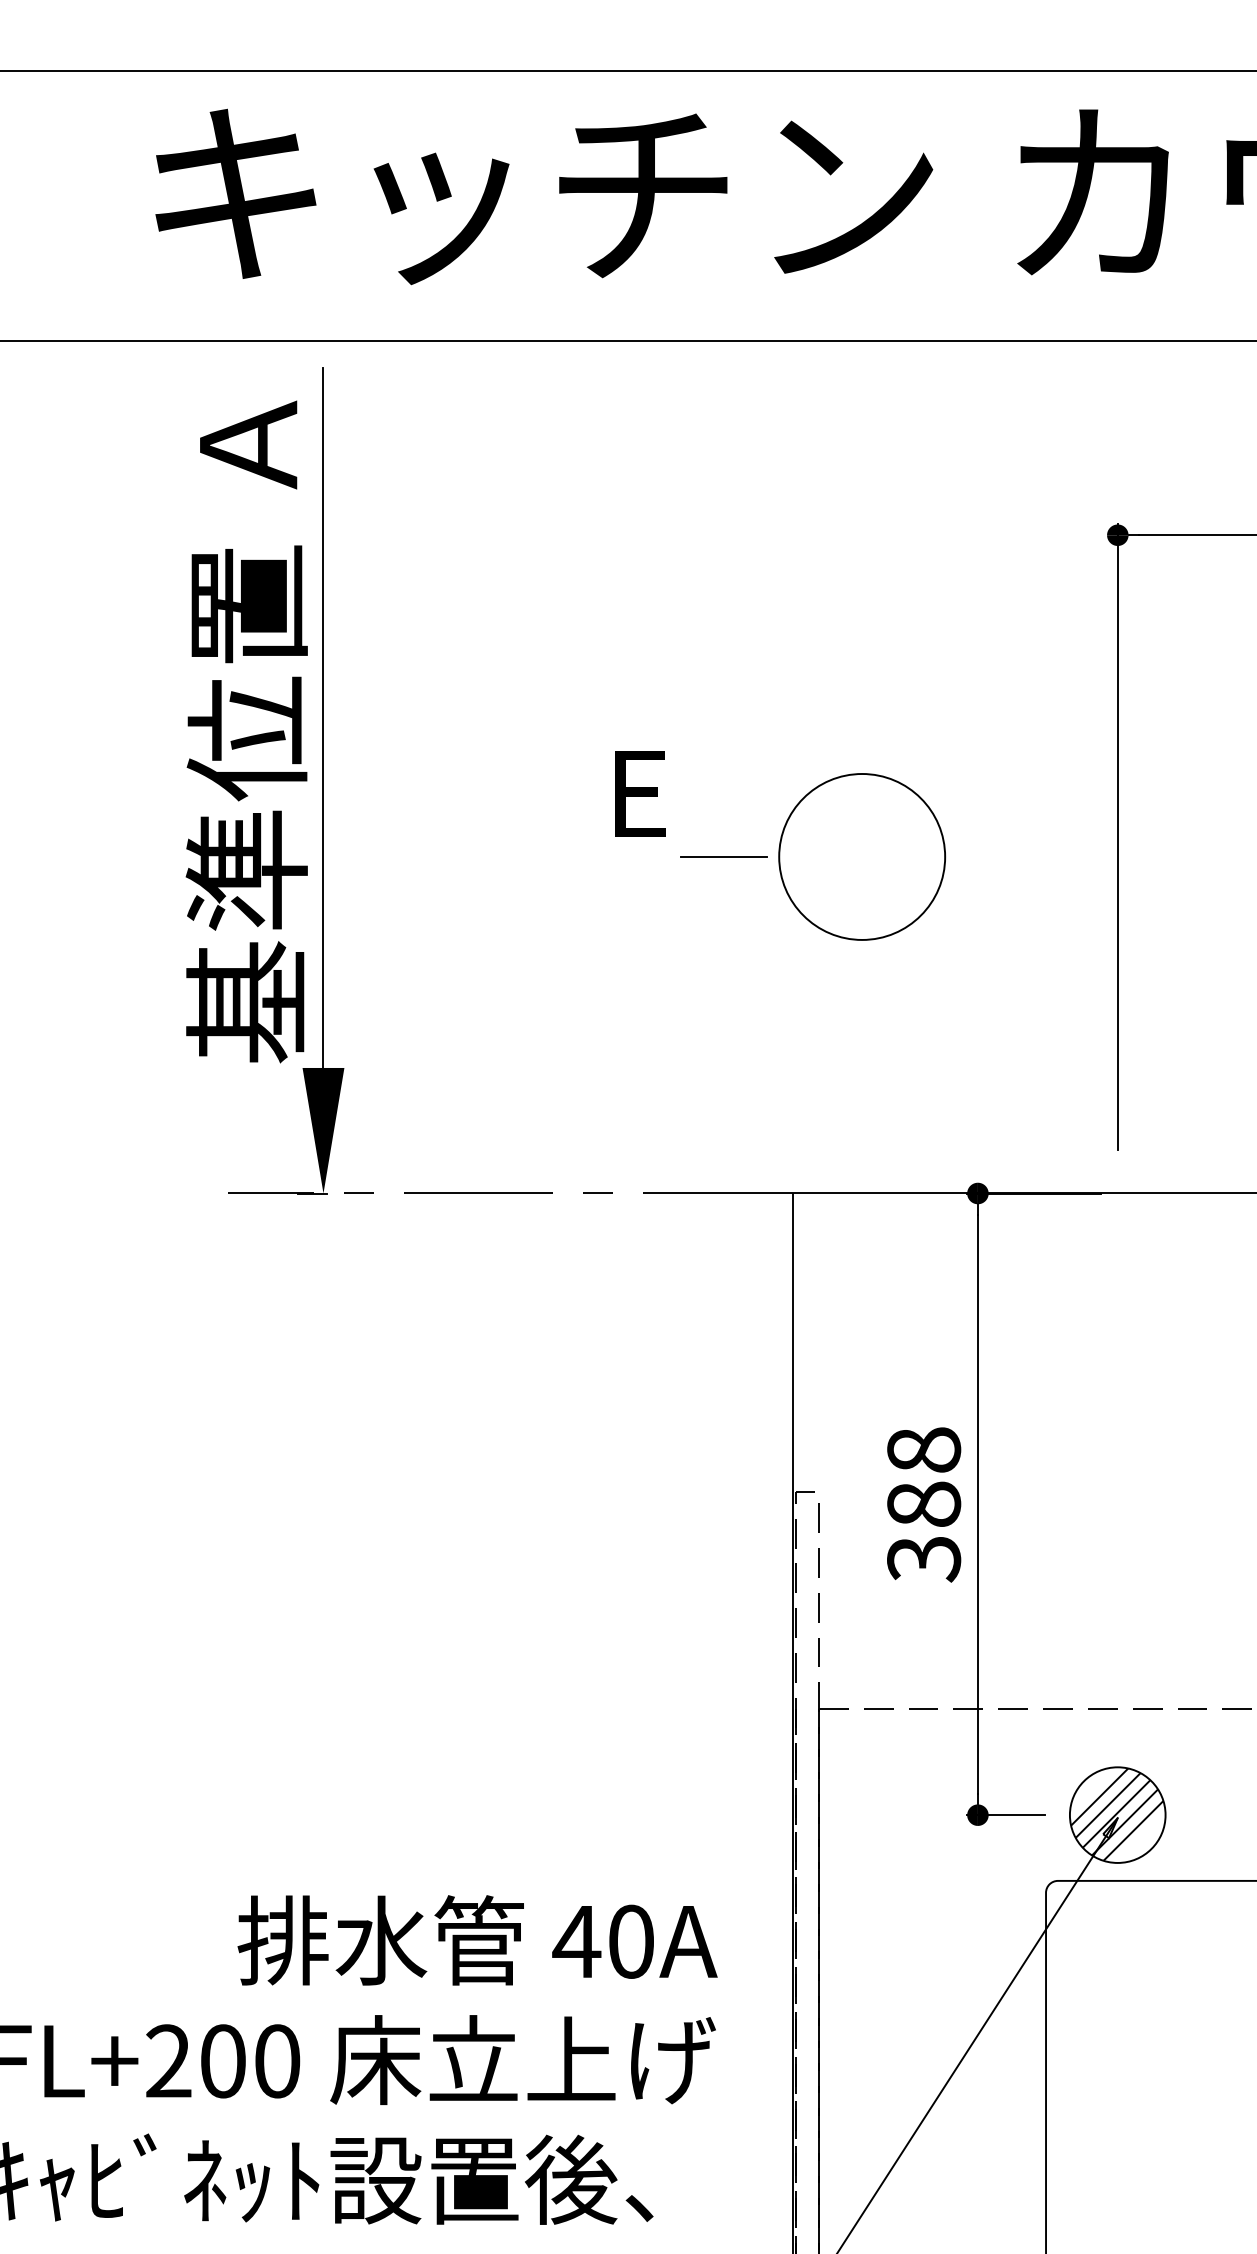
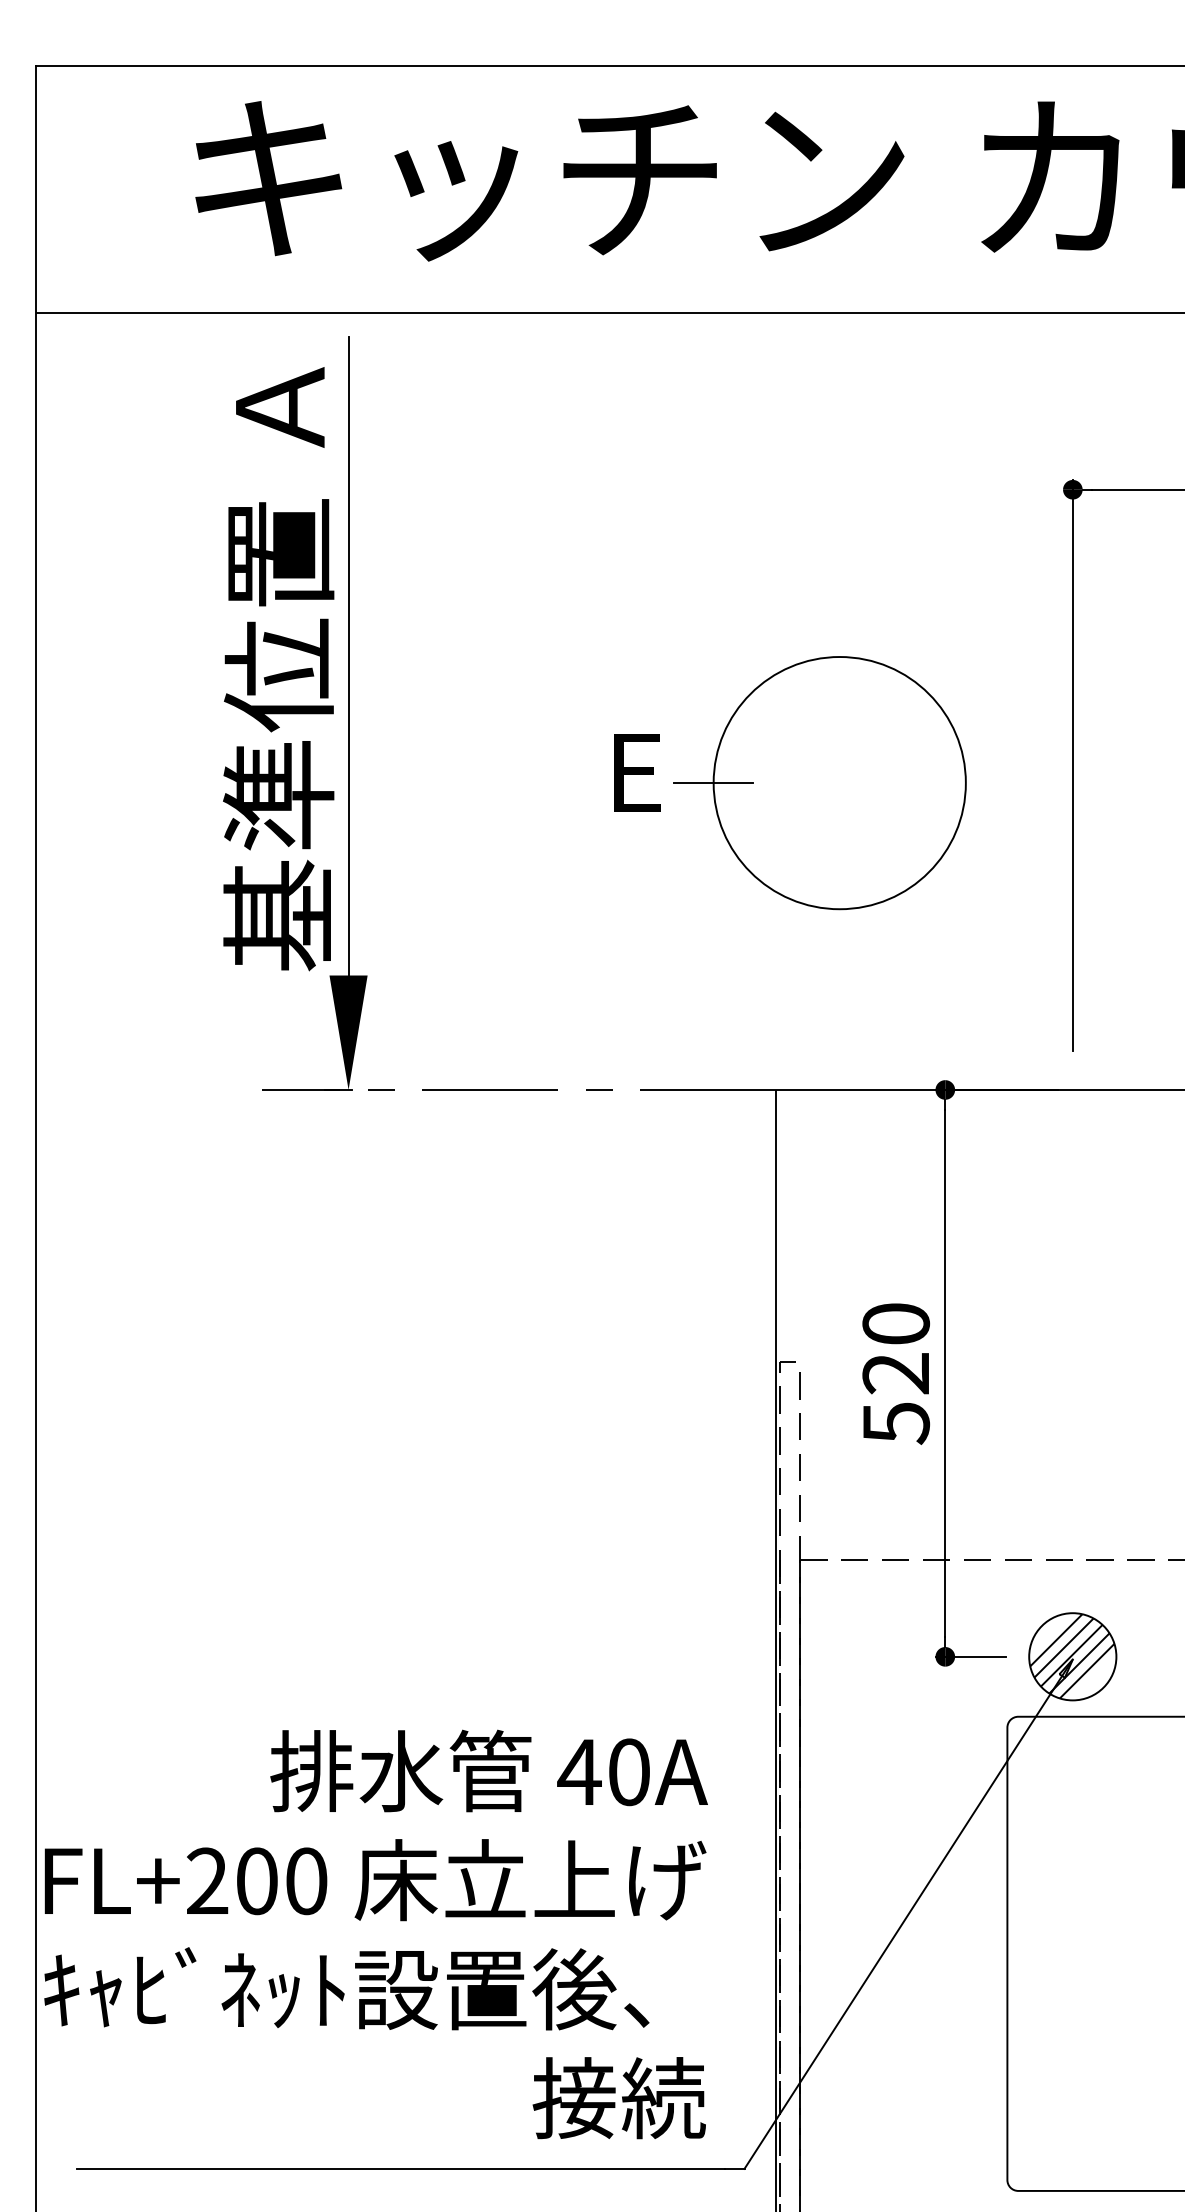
text: (640, 793) -> (637, 772), moved
circle: (861, 857) -> (839, 783), size x1.67
text: (924, 1504) -> (896, 1373), 388 -> 520

